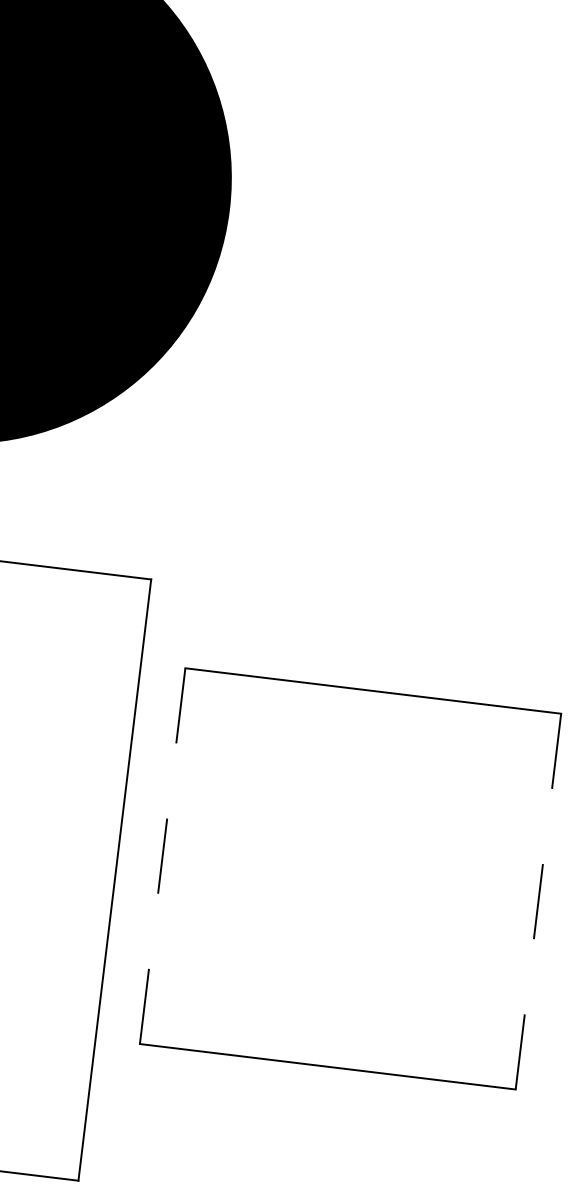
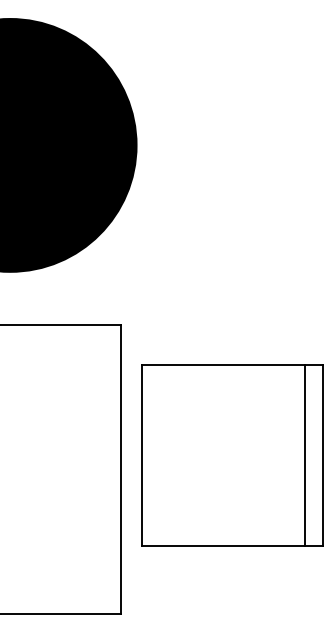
line: (163, 856) -> (142, 455), dashed -> solid
line: (500, 897) -> (304, 455), added
line: (537, 899) -> (322, 454), dashed -> solid

